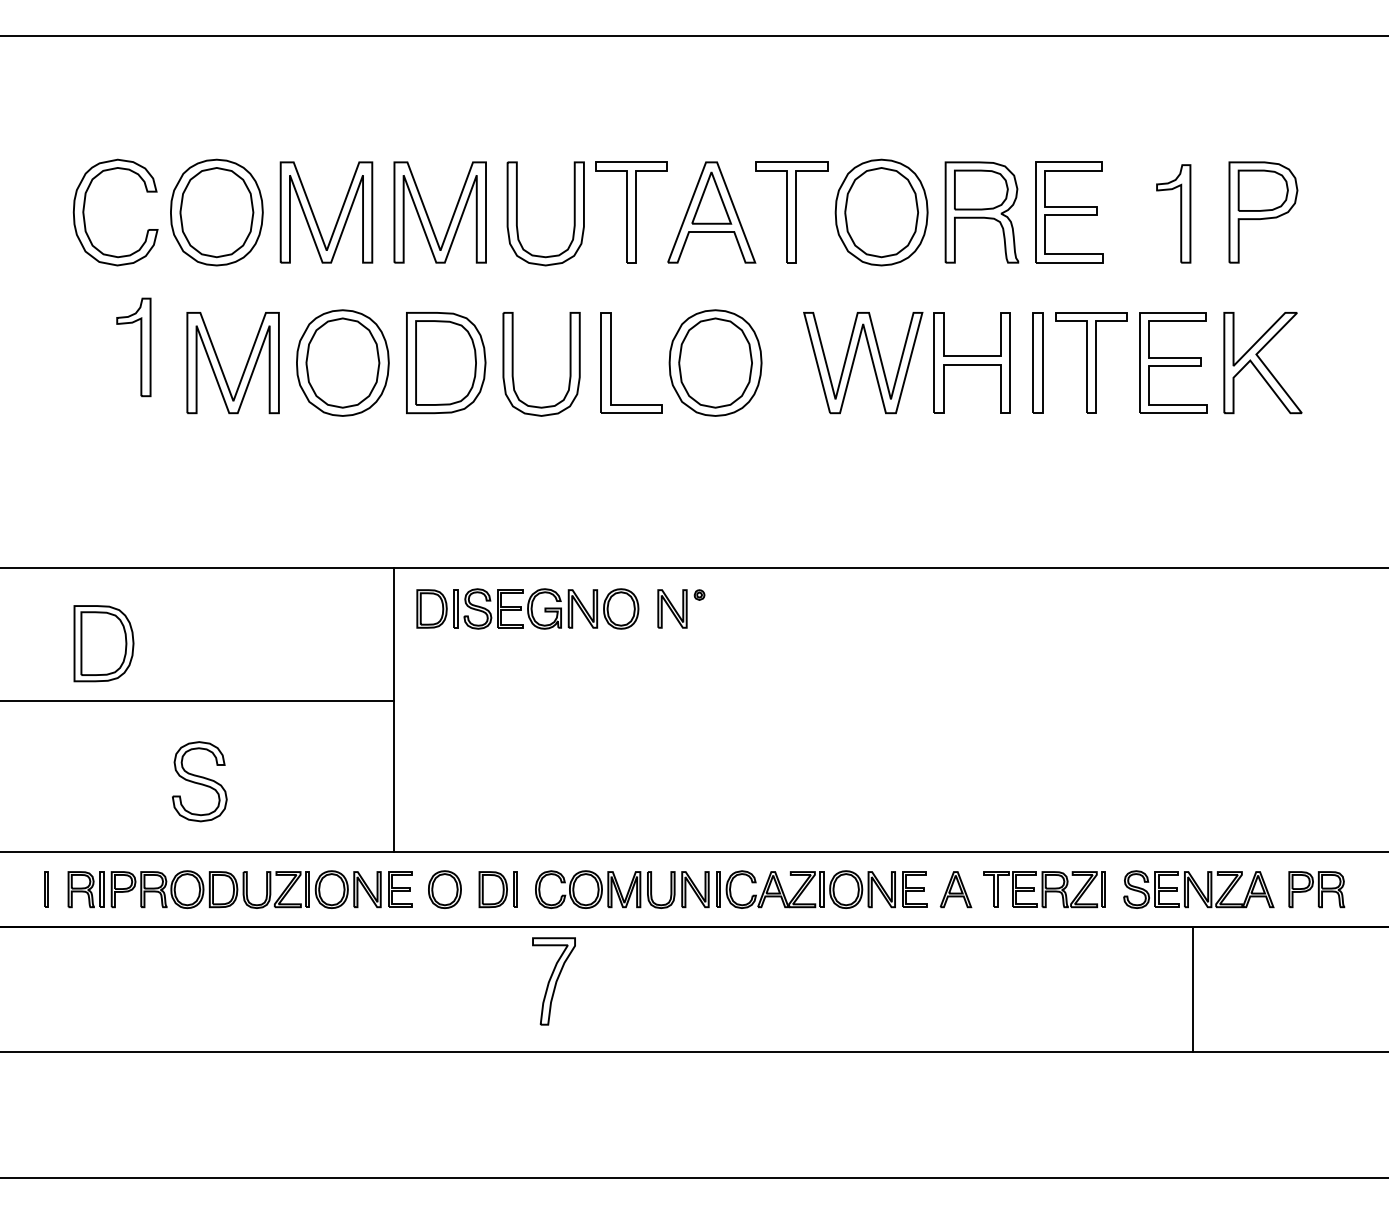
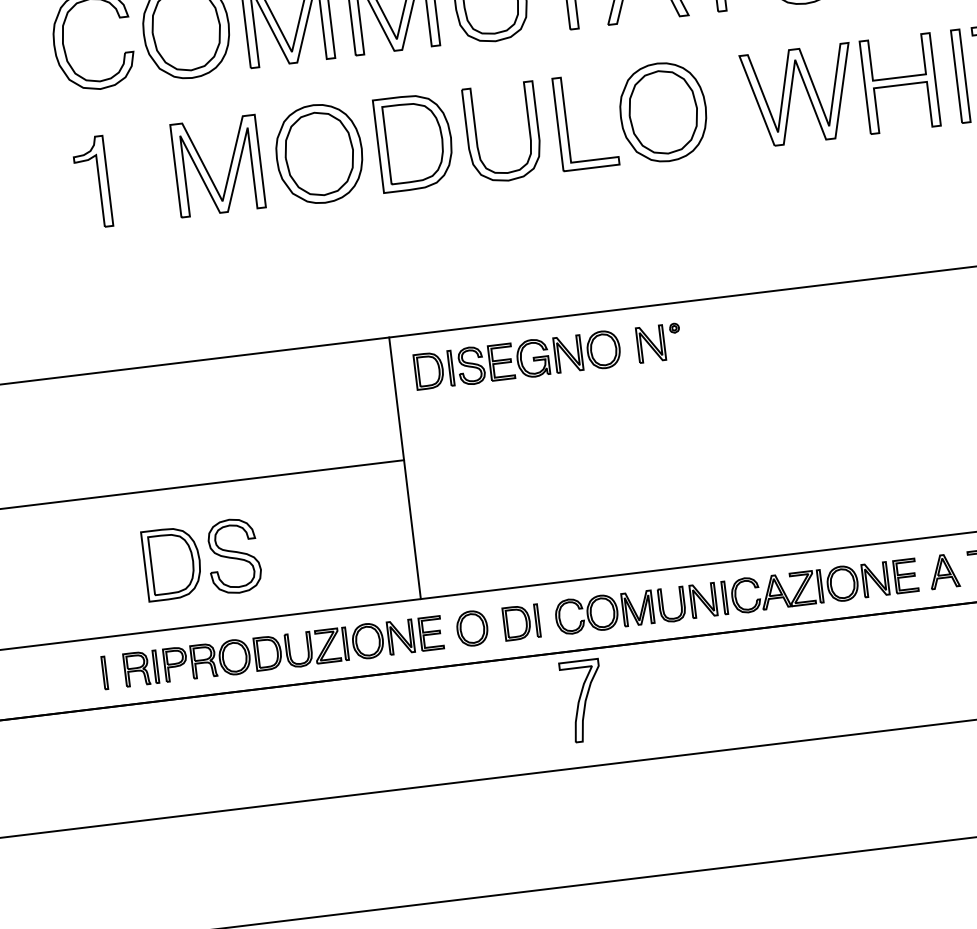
part: (140, 347) -> (98, 182), moved
part: (103, 643) -> (171, 563), moved

